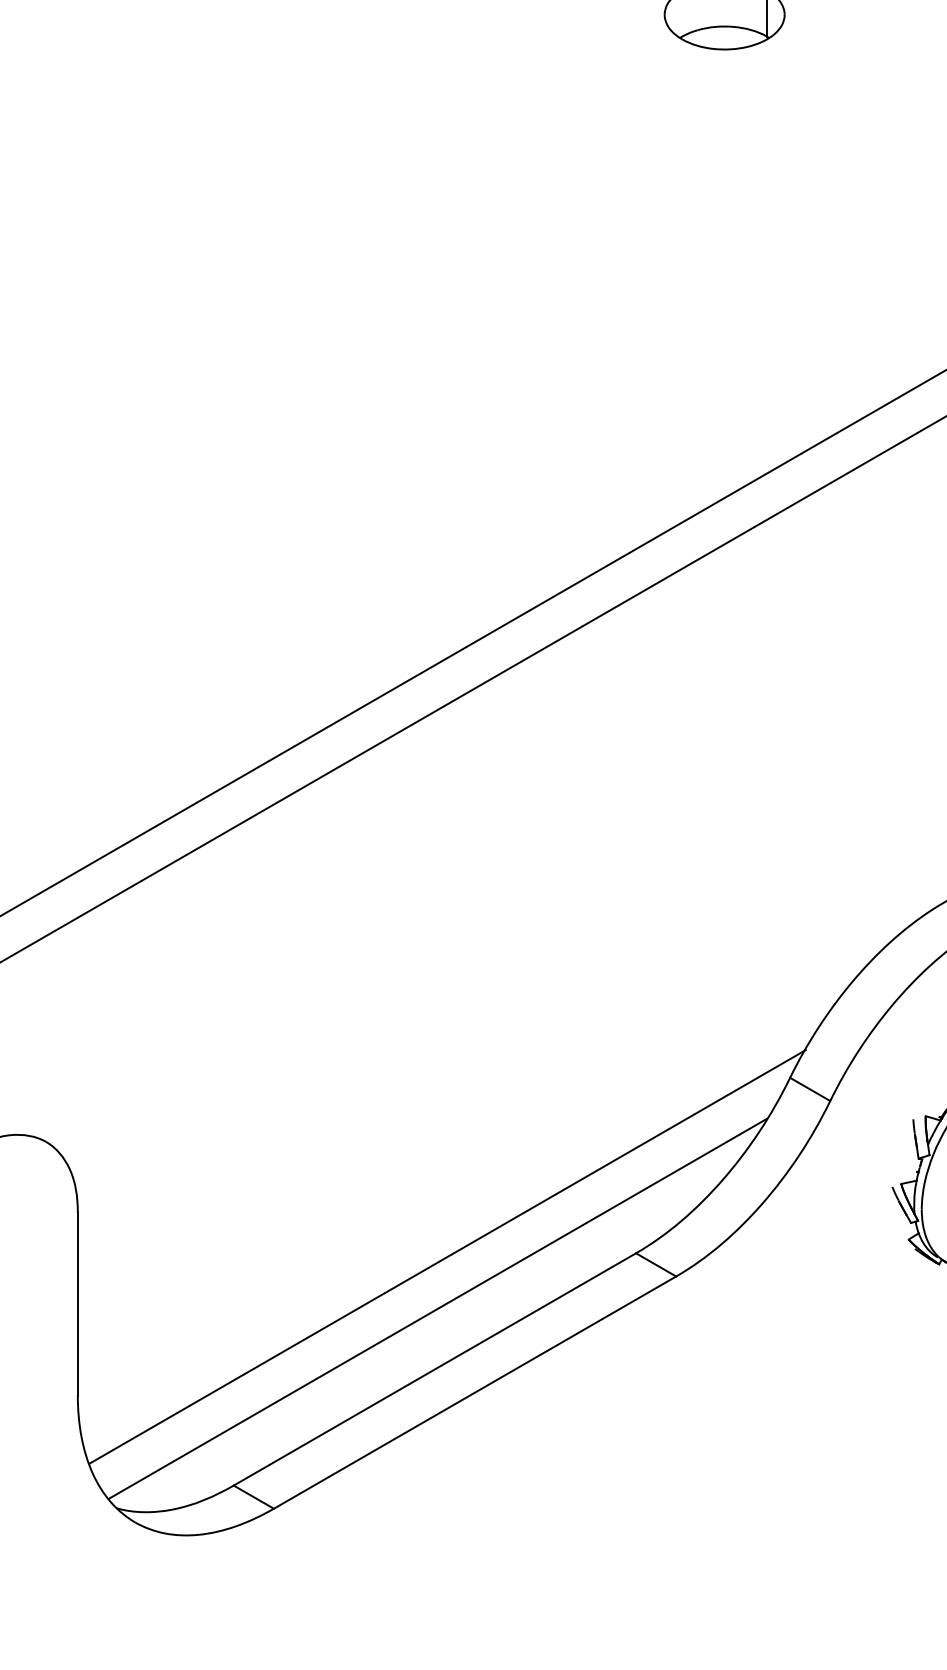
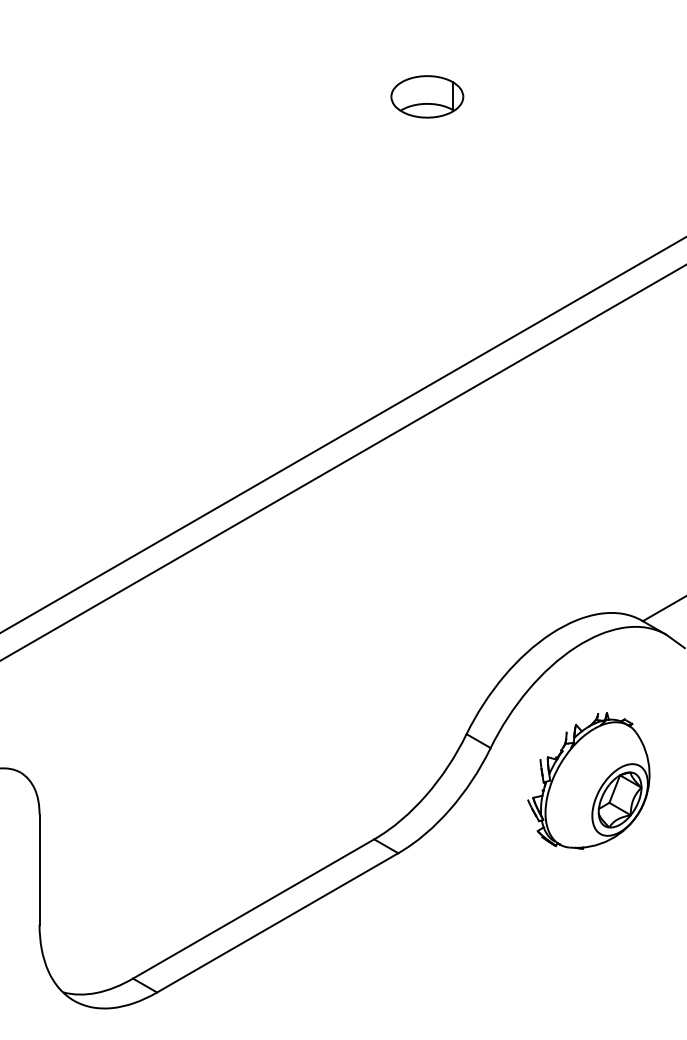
line: (448, 1256) -> (261, 841), removed
line: (438, 1308) -> (255, 872), removed

